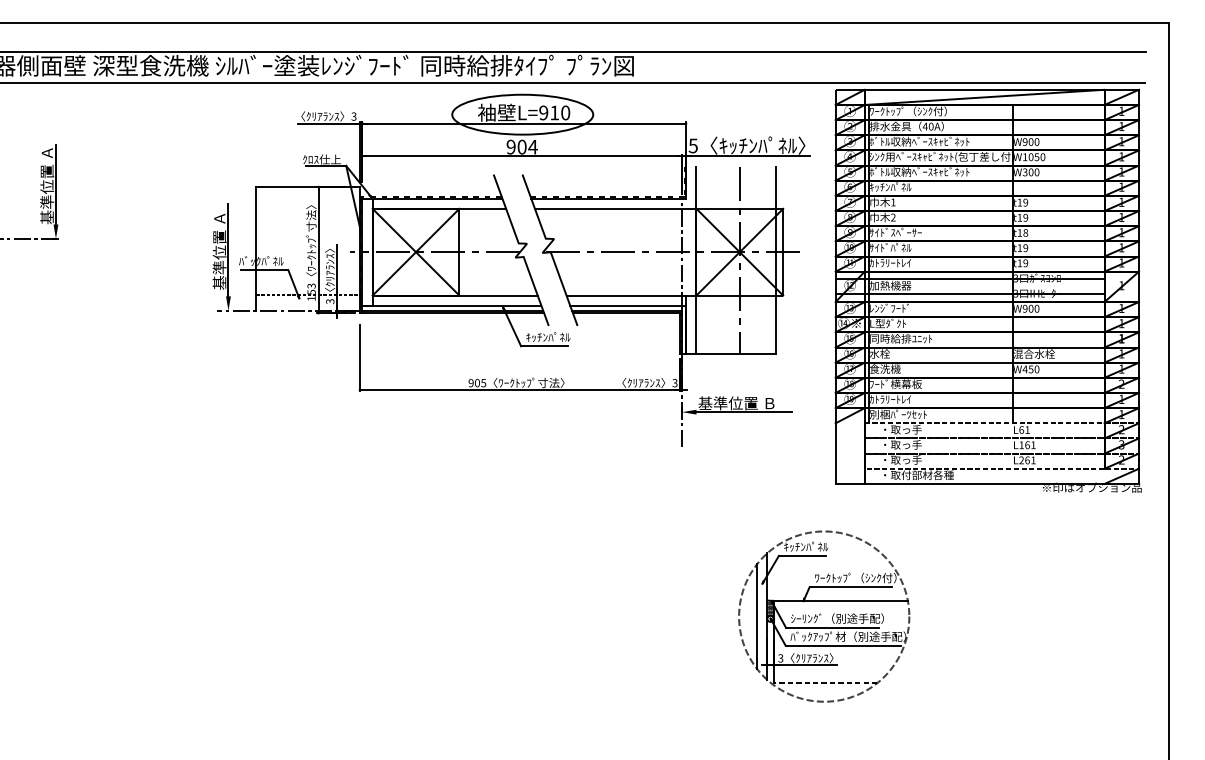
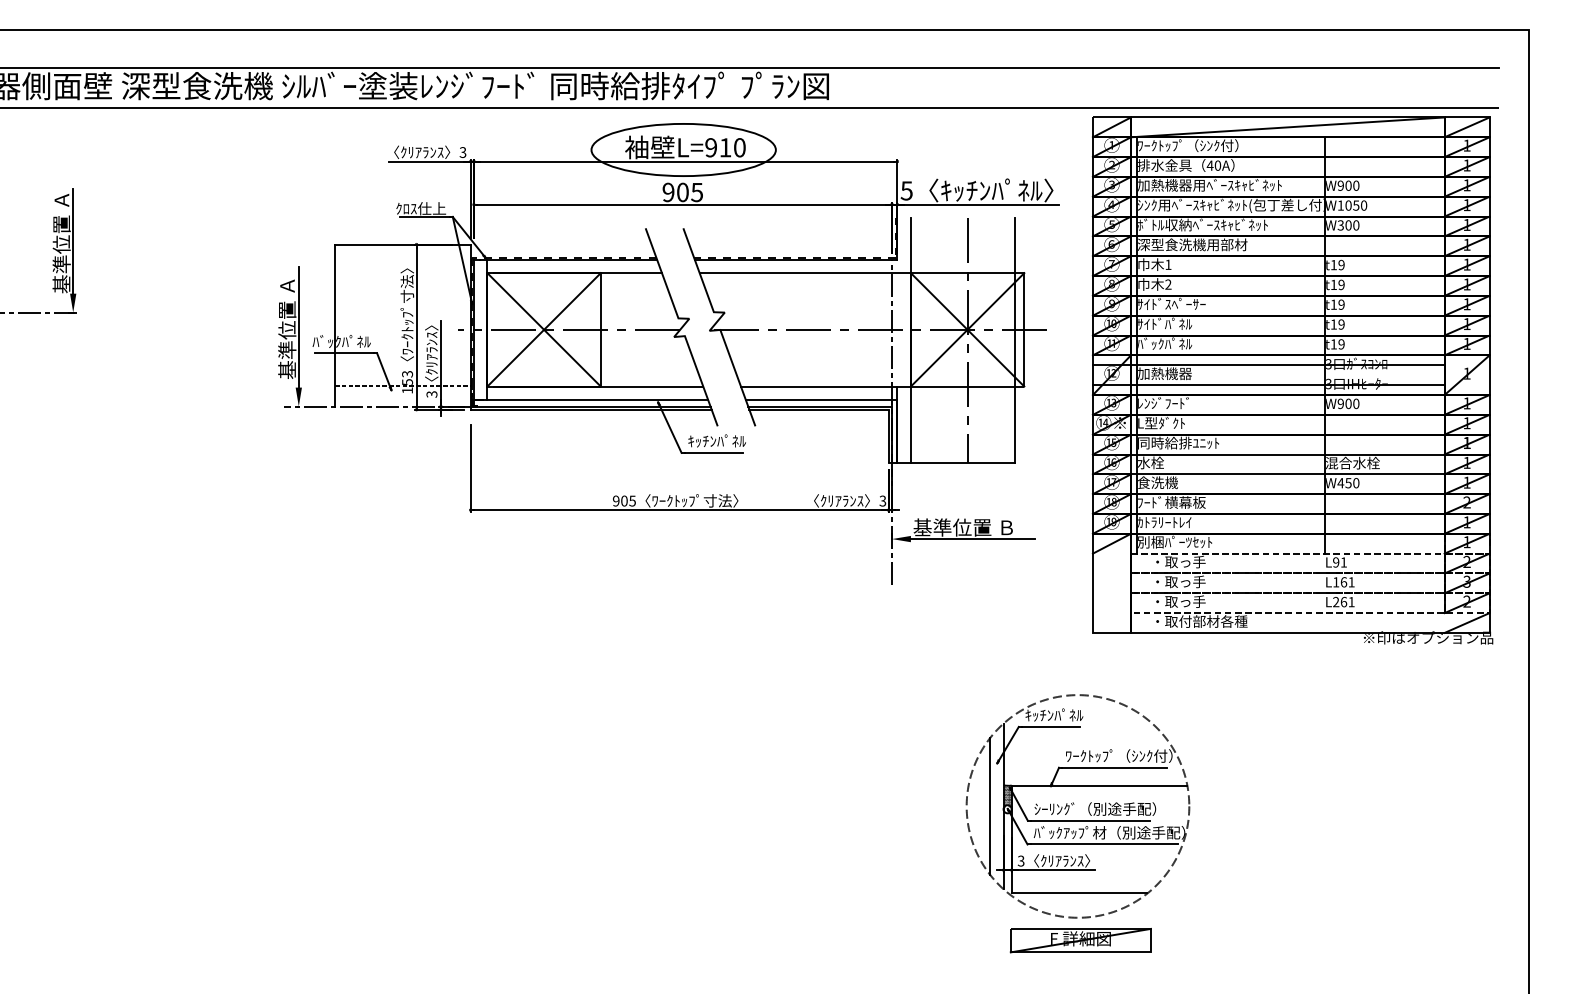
text: (924, 141) -> (1209, 185), ﾎﾞﾄﾙ収納ﾍﾞｰｽｷｬﾋﾞﾈｯﾄ -> 加熱機器用ﾍﾞｰｽｷｬﾋﾞﾈｯﾄ
text: (532, 147) -> (696, 192), 904 -> 905
text: (911, 186) -> (1192, 244), ｷｯﾁﾝﾊﾟﾈﾙ -> 深型食洗機用部材
text: (1025, 232) -> (1341, 304), t18 -> t19
text: (891, 262) -> (1165, 343), ｶﾄﾗﾘｰﾄﾚｲ -> ﾊﾞｯｸﾊﾟﾈﾙ
text: (1021, 430) -> (1336, 562), L61 -> L91
line: (825, 683) -> (1079, 893), dashed -> solid
part: (826, 719) -> (1080, 940), added

